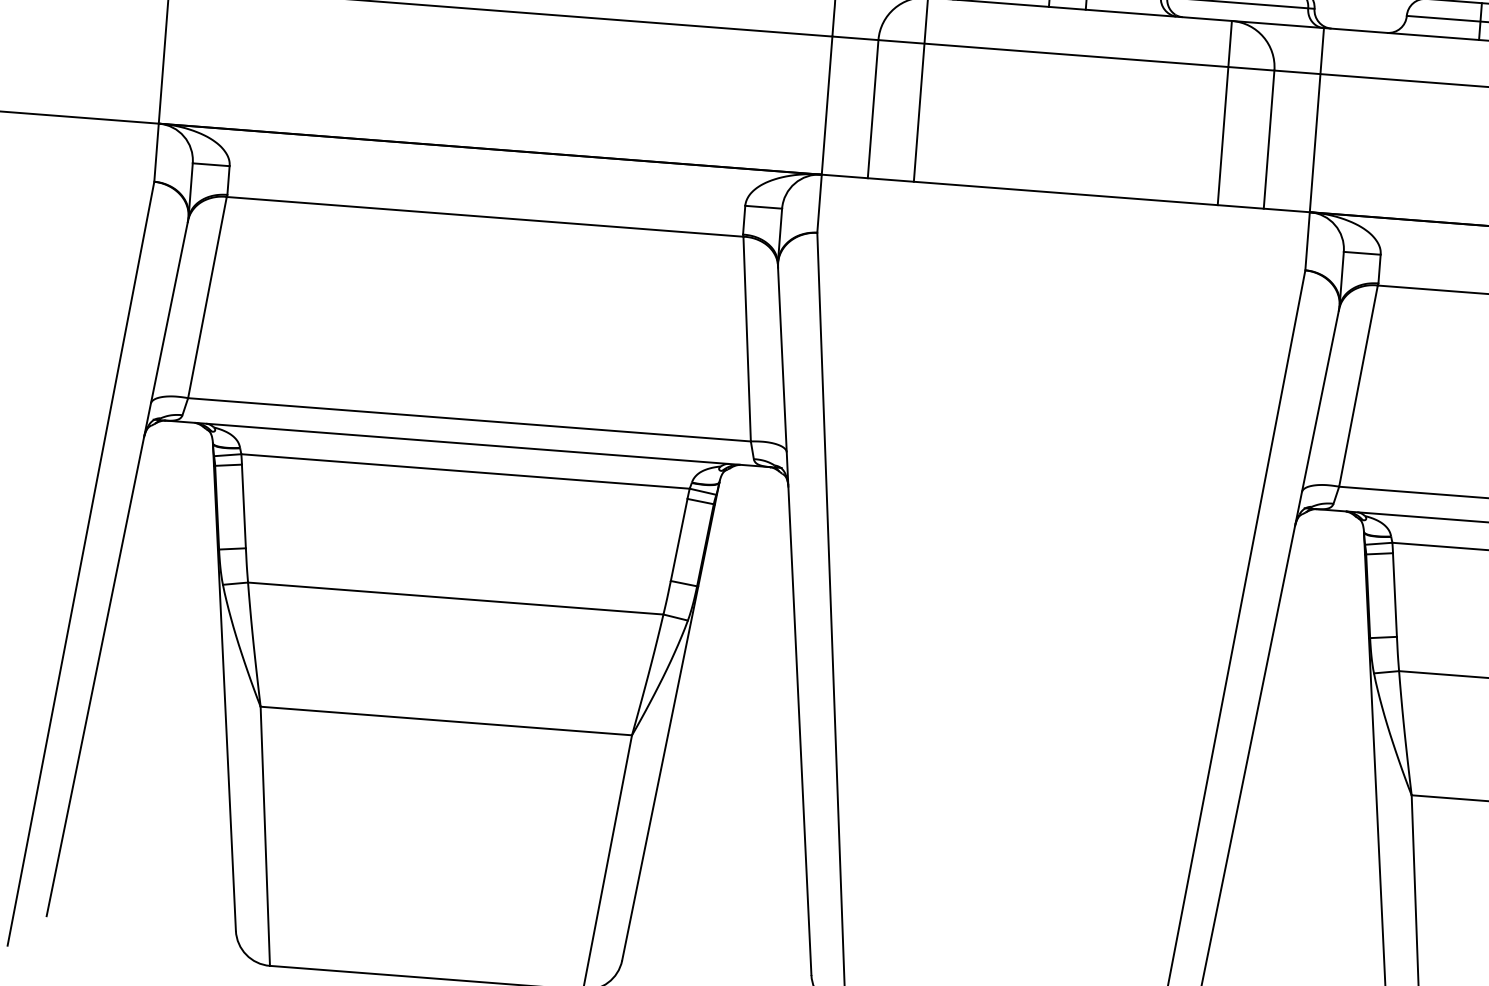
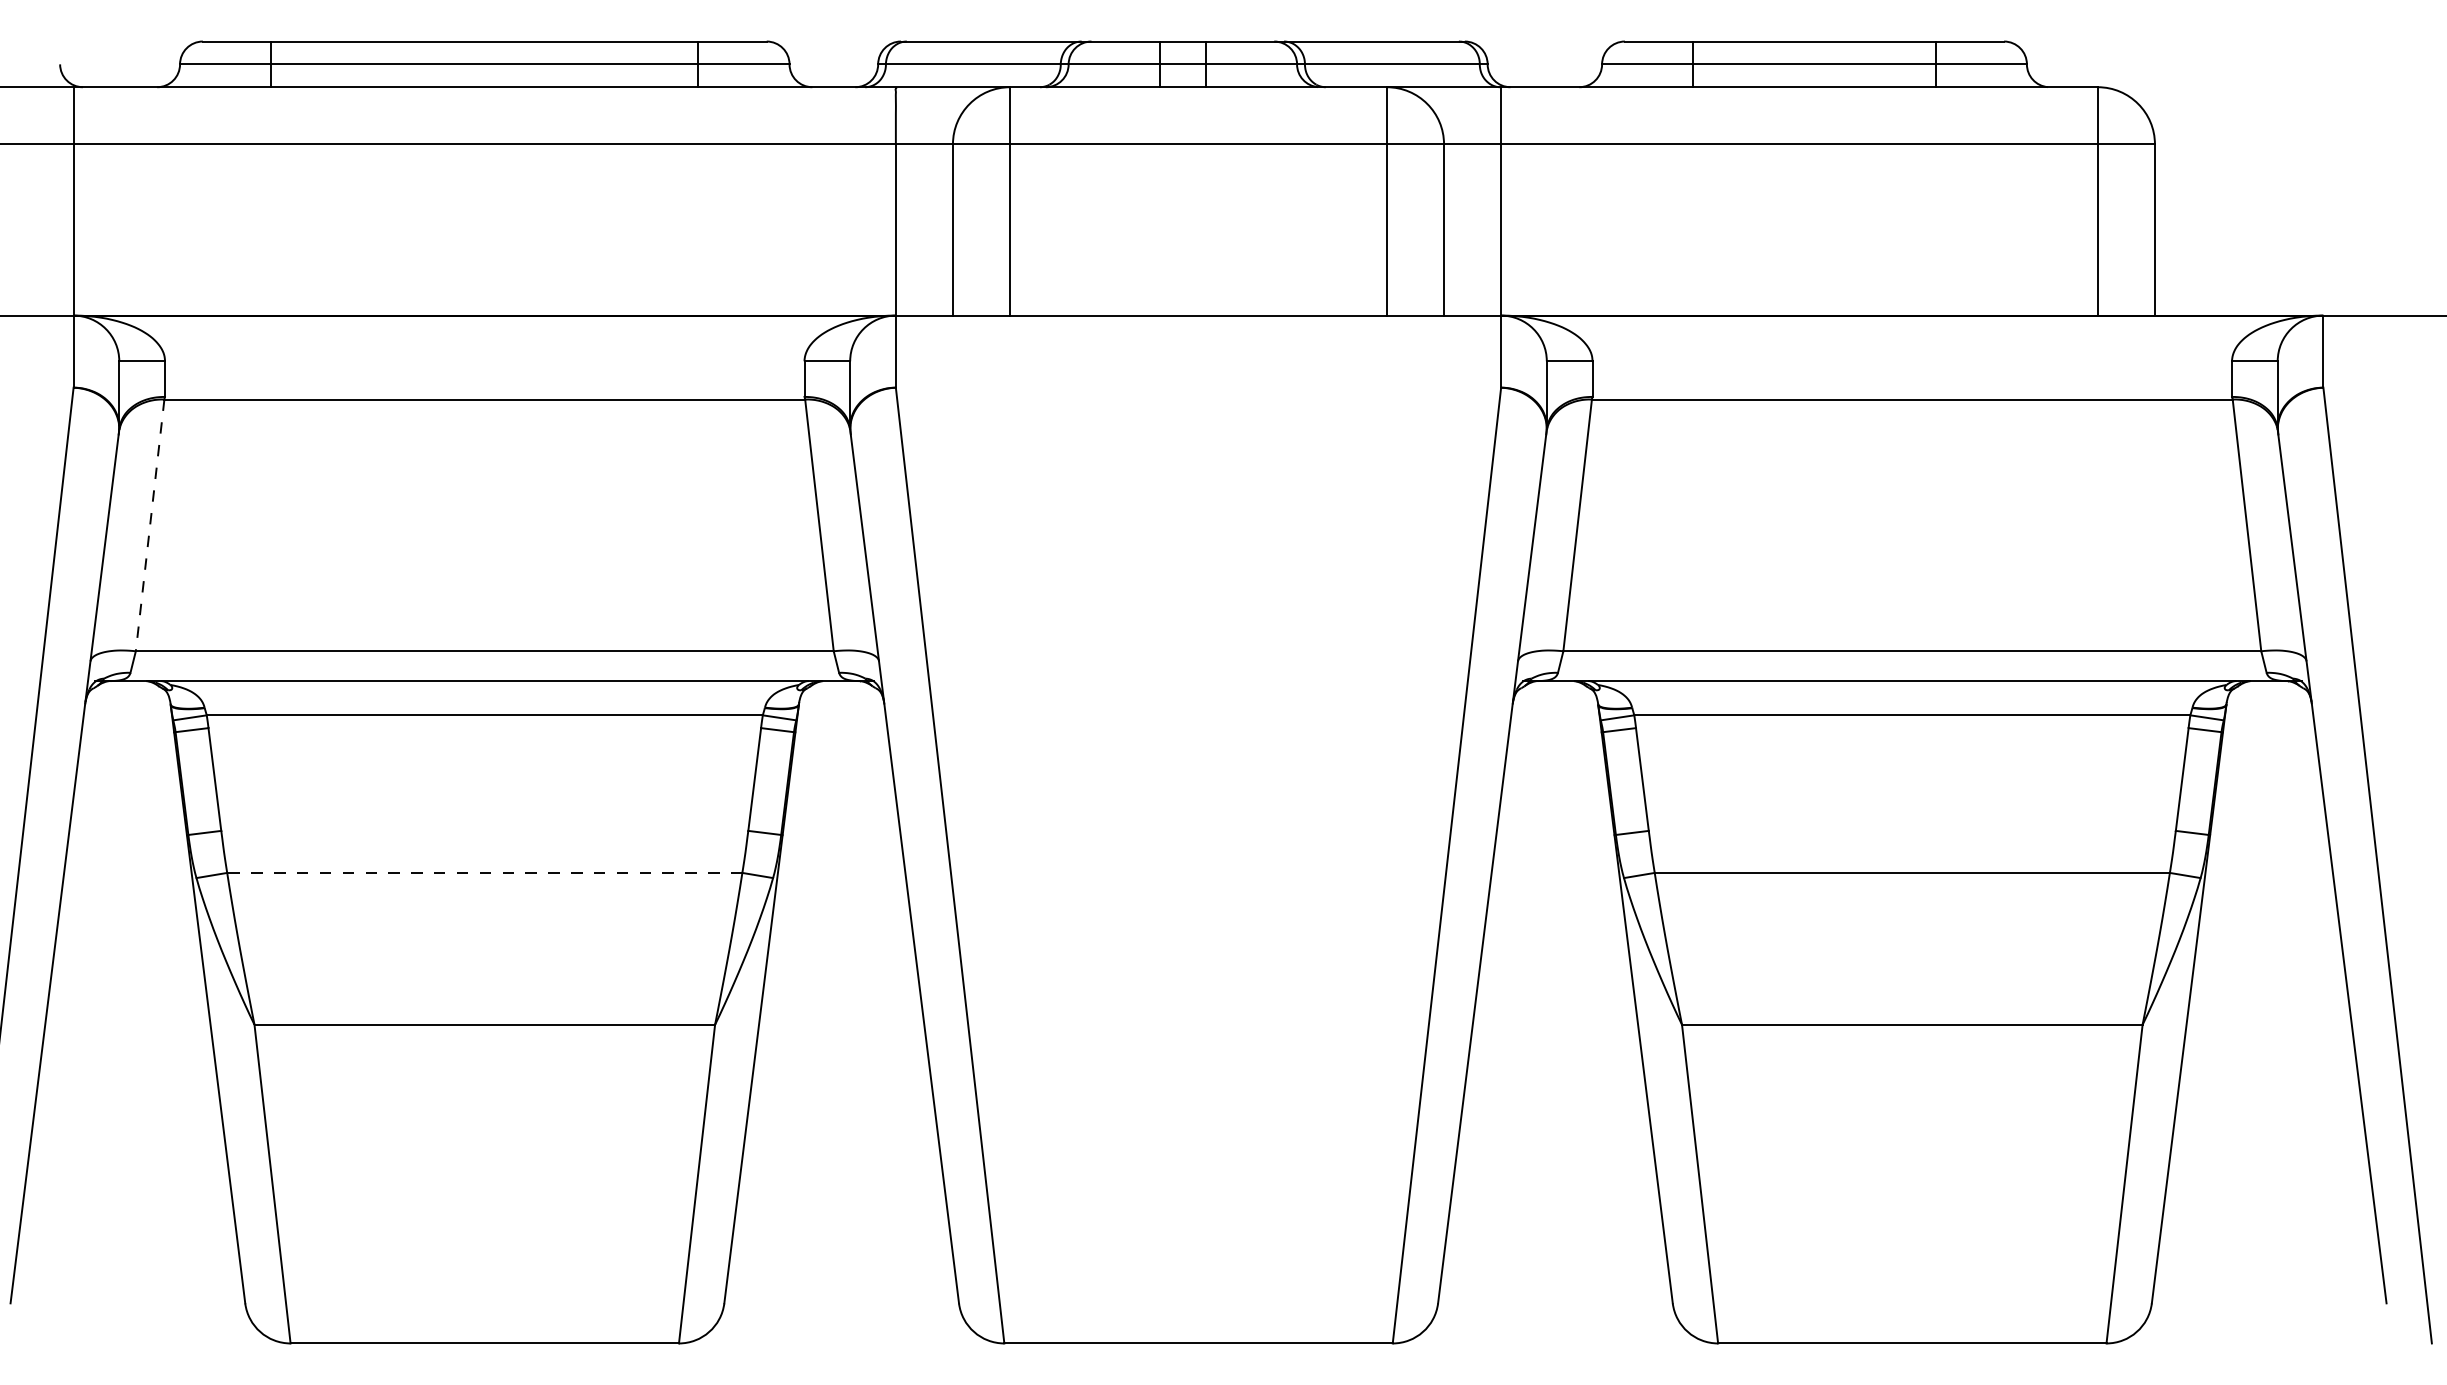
line: (207, 297) -> (150, 525), solid -> dashed
line: (455, 598) -> (484, 872), solid -> dashed

